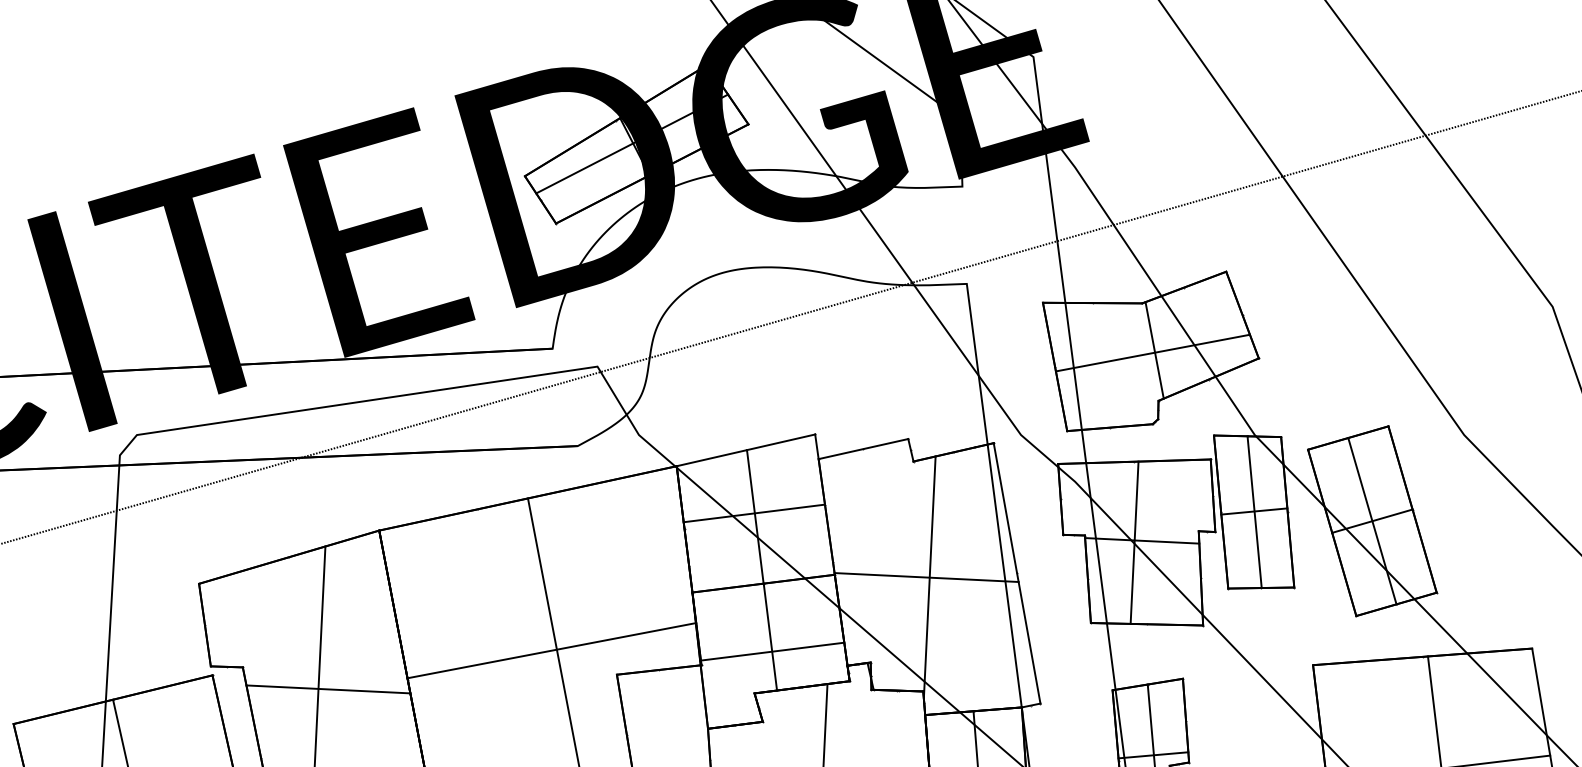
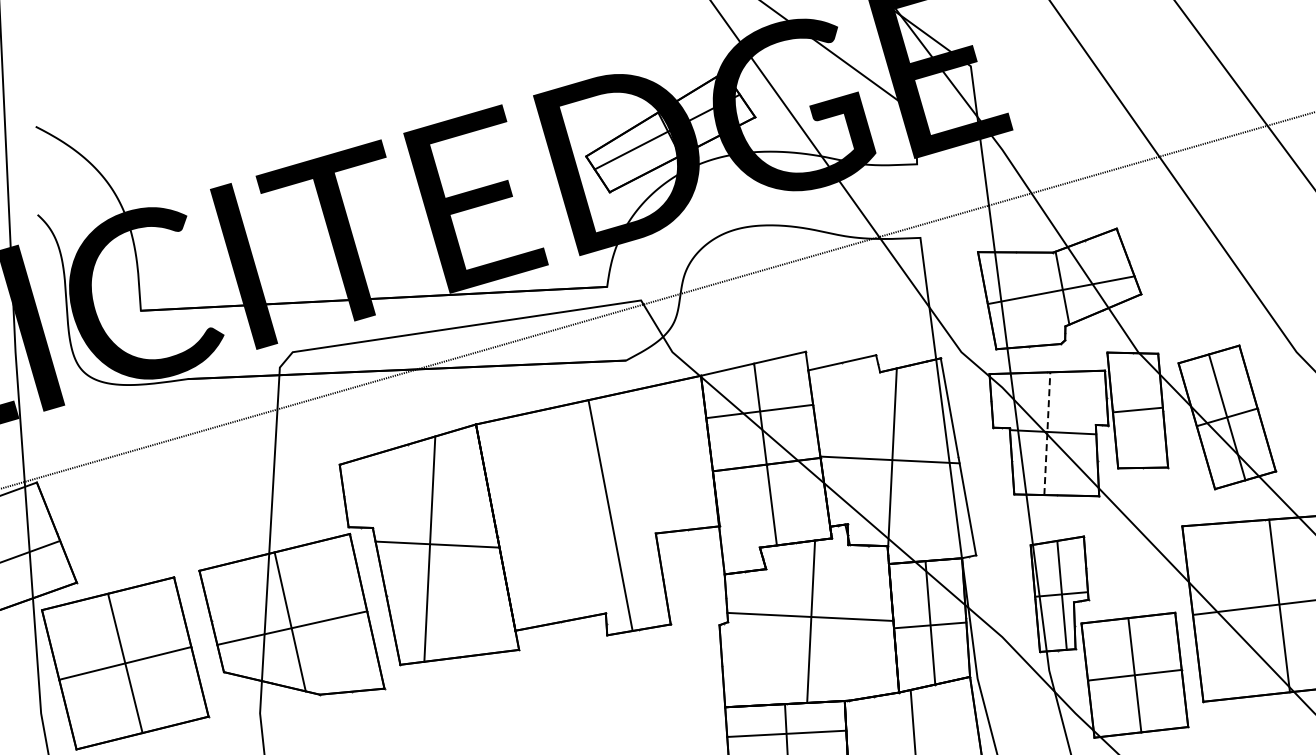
line: (1253, 512) -> (1137, 410), removed
line: (1134, 542) -> (1047, 433), solid -> dashed
line: (551, 650) -> (606, 515), removed
line: (771, 650) -> (772, 515), removed

